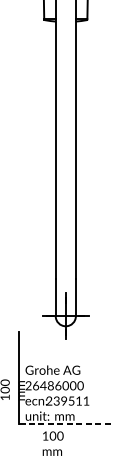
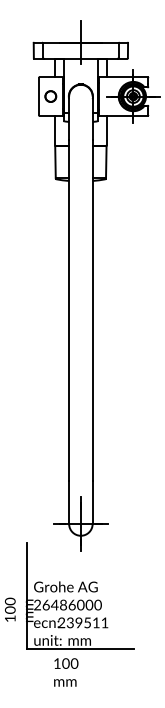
line: (65, 423) -> (80, 649), dashed -> solid

